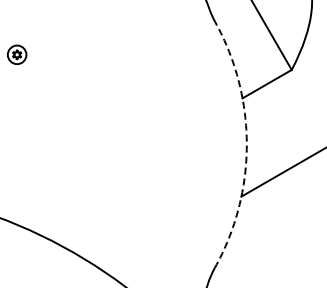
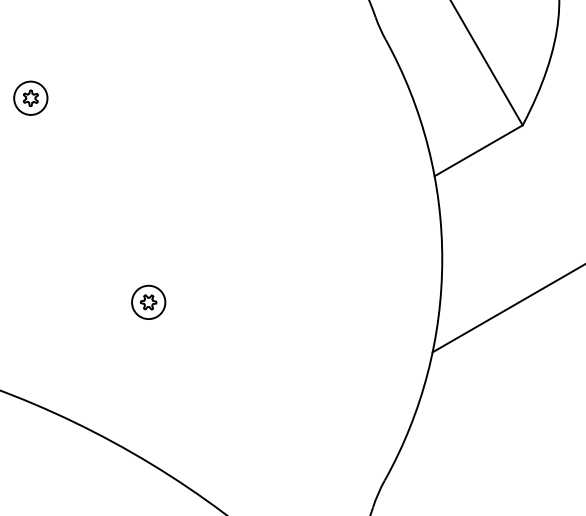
arc: (246, 145) -> (441, 260), dashed -> solid
part: (82, 168) -> (147, 301), added

